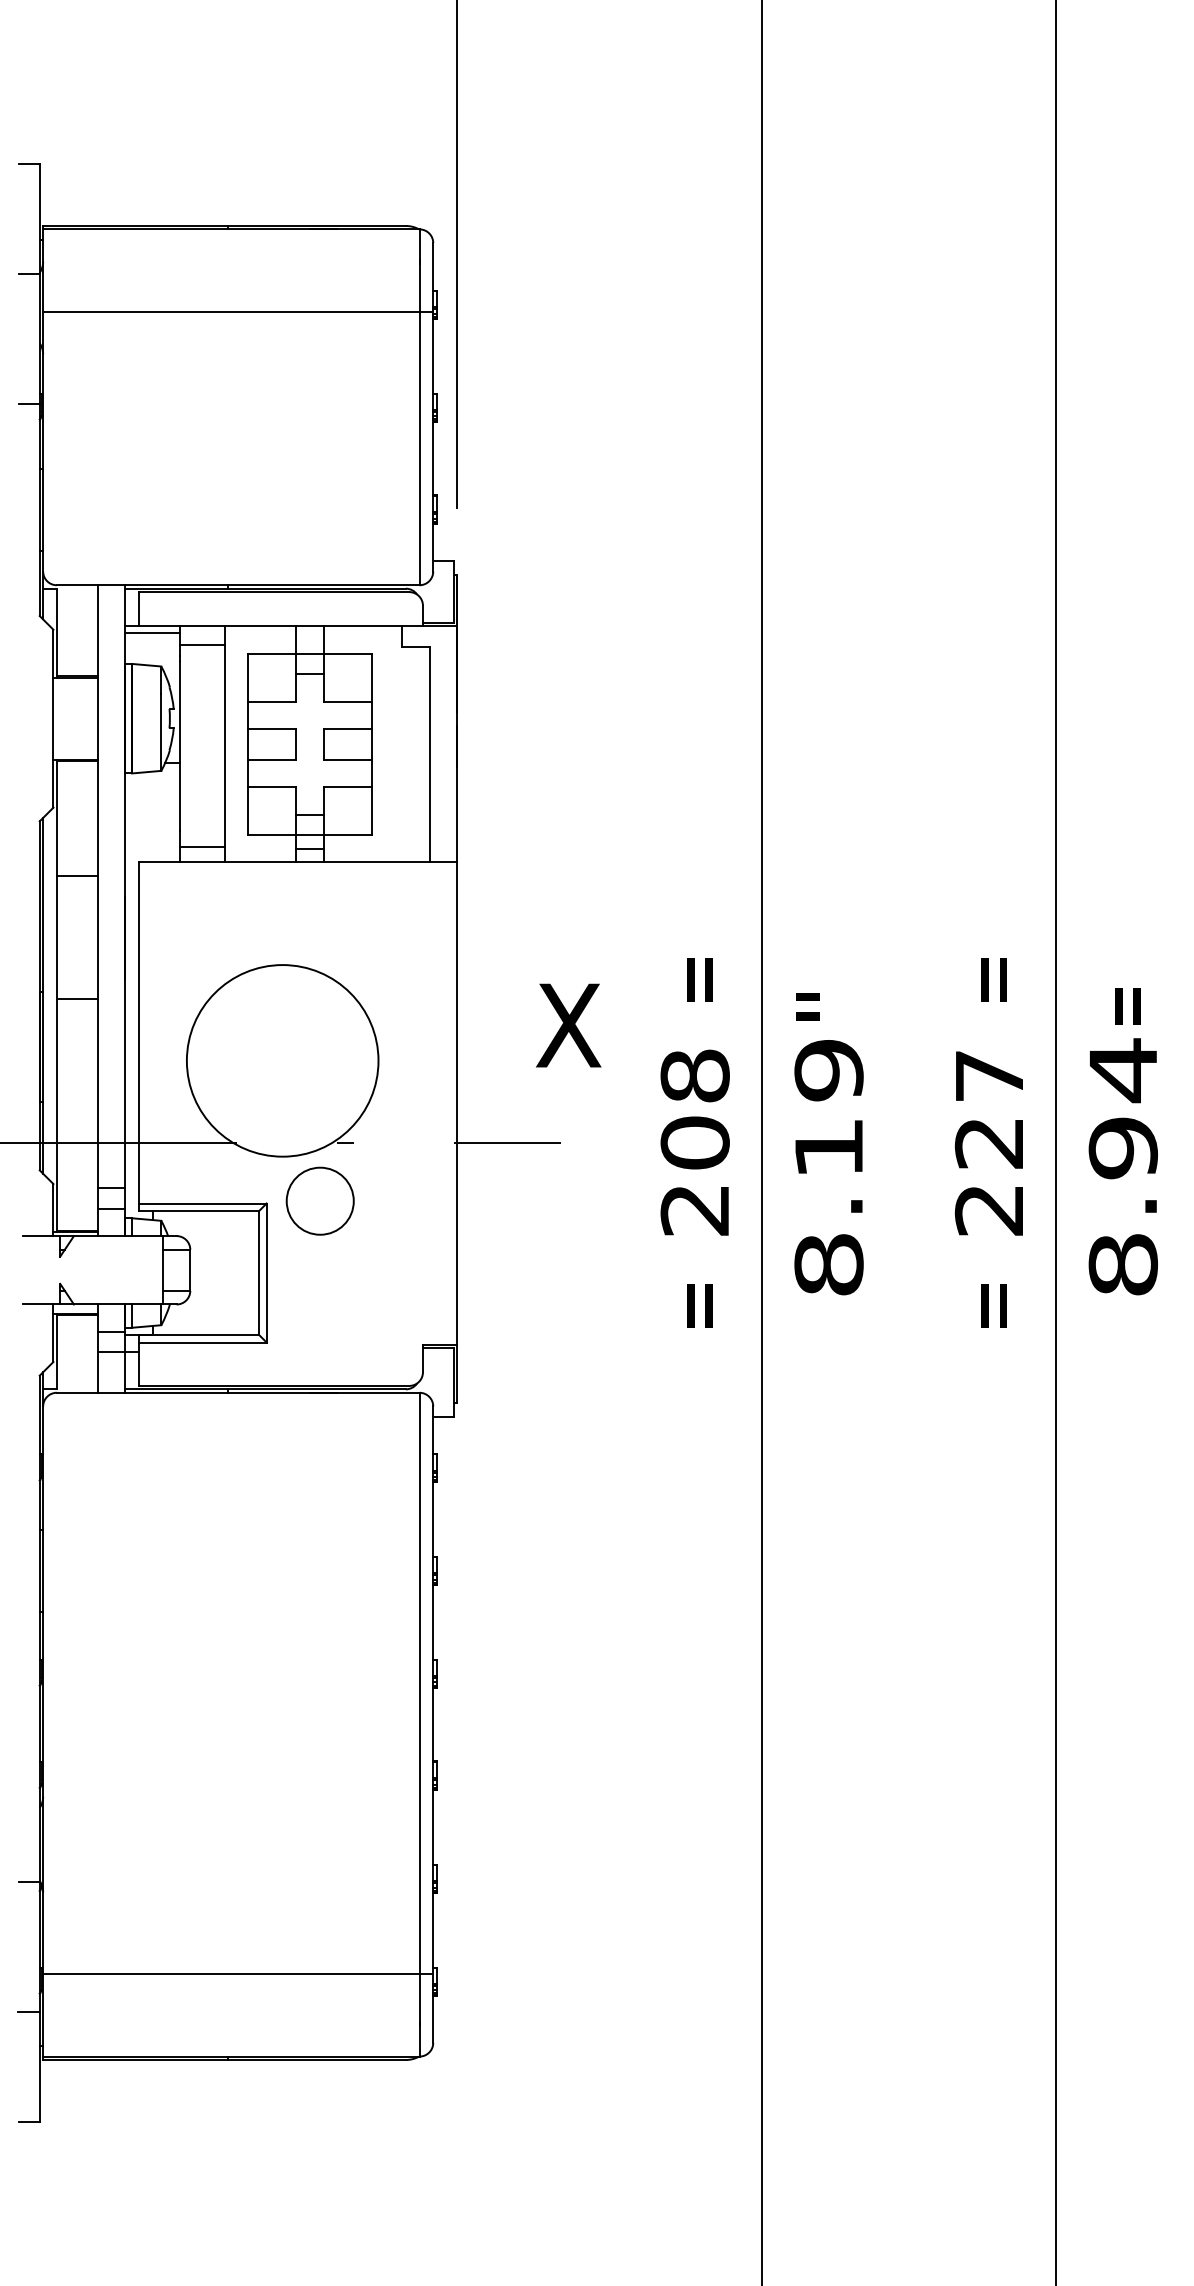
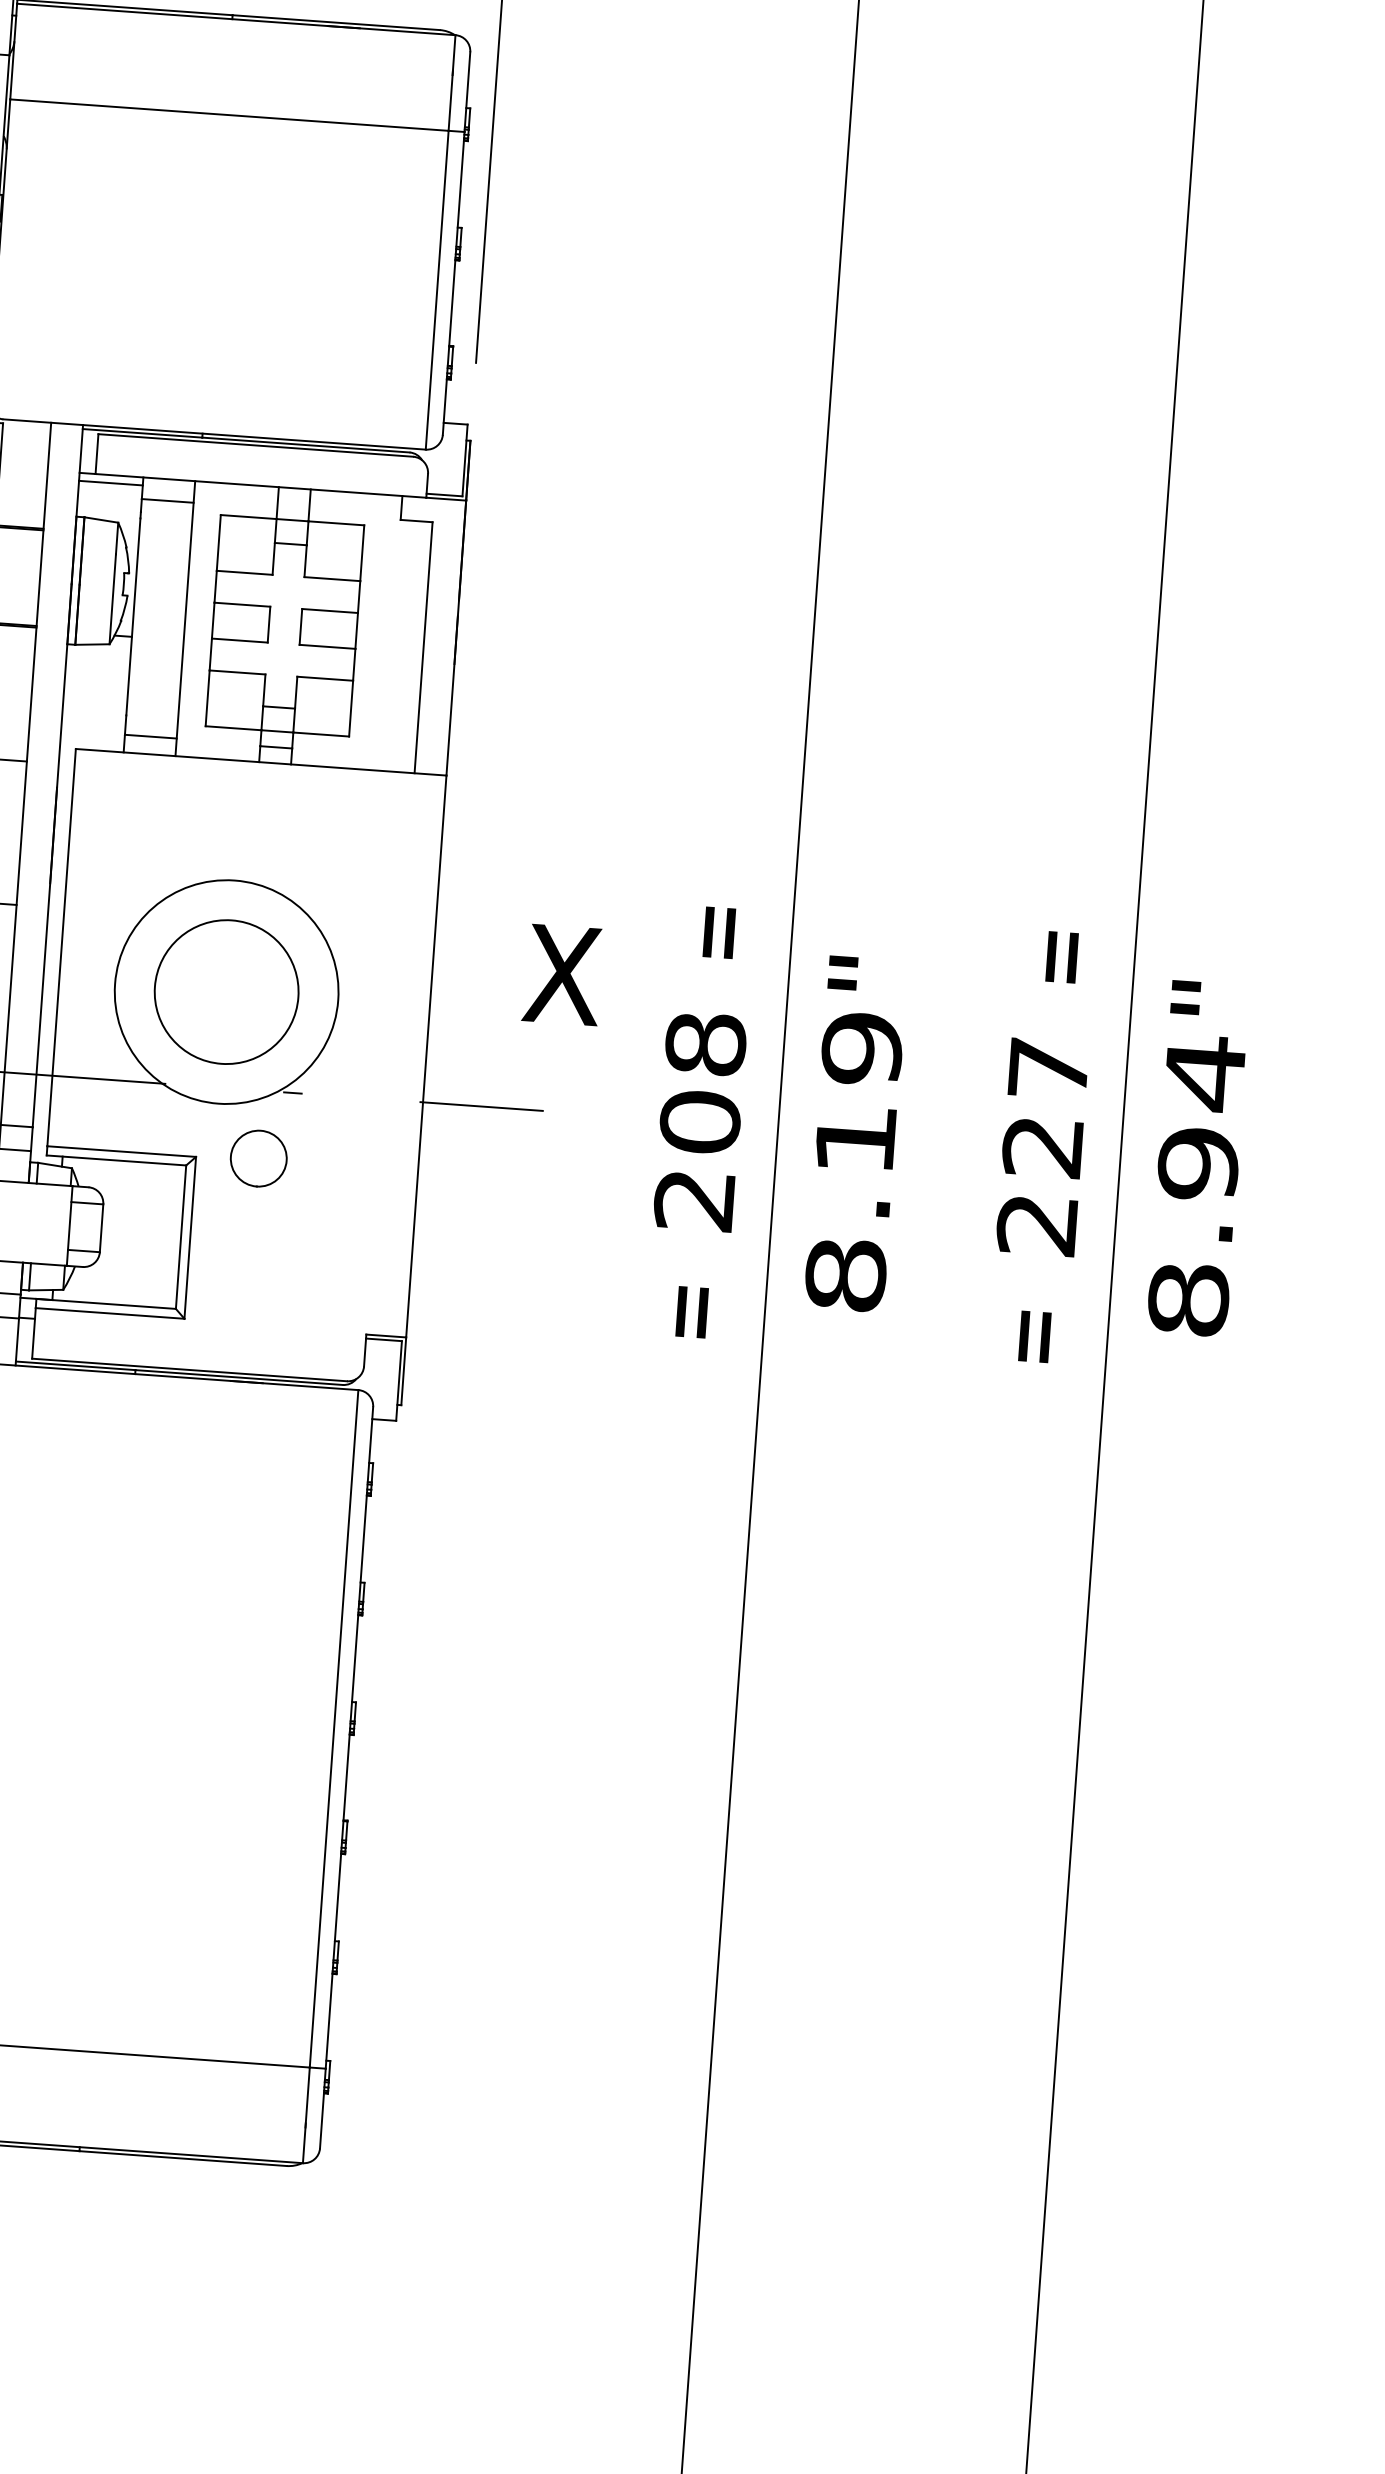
text: (1115, 1006) -> (1201, 998), = -> "
circle: (282, 1060) -> (226, 991), added
part: (320, 1200) -> (259, 1157), size x0.71

